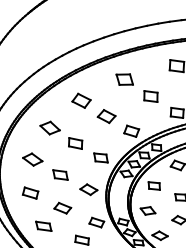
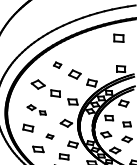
part: (136, 86) -> (93, 53), removed
part: (81, 99) -> (57, 64), size x0.6
part: (44, 165) -> (36, 109), size x0.6
part: (61, 207) -> (49, 136), size x0.6

